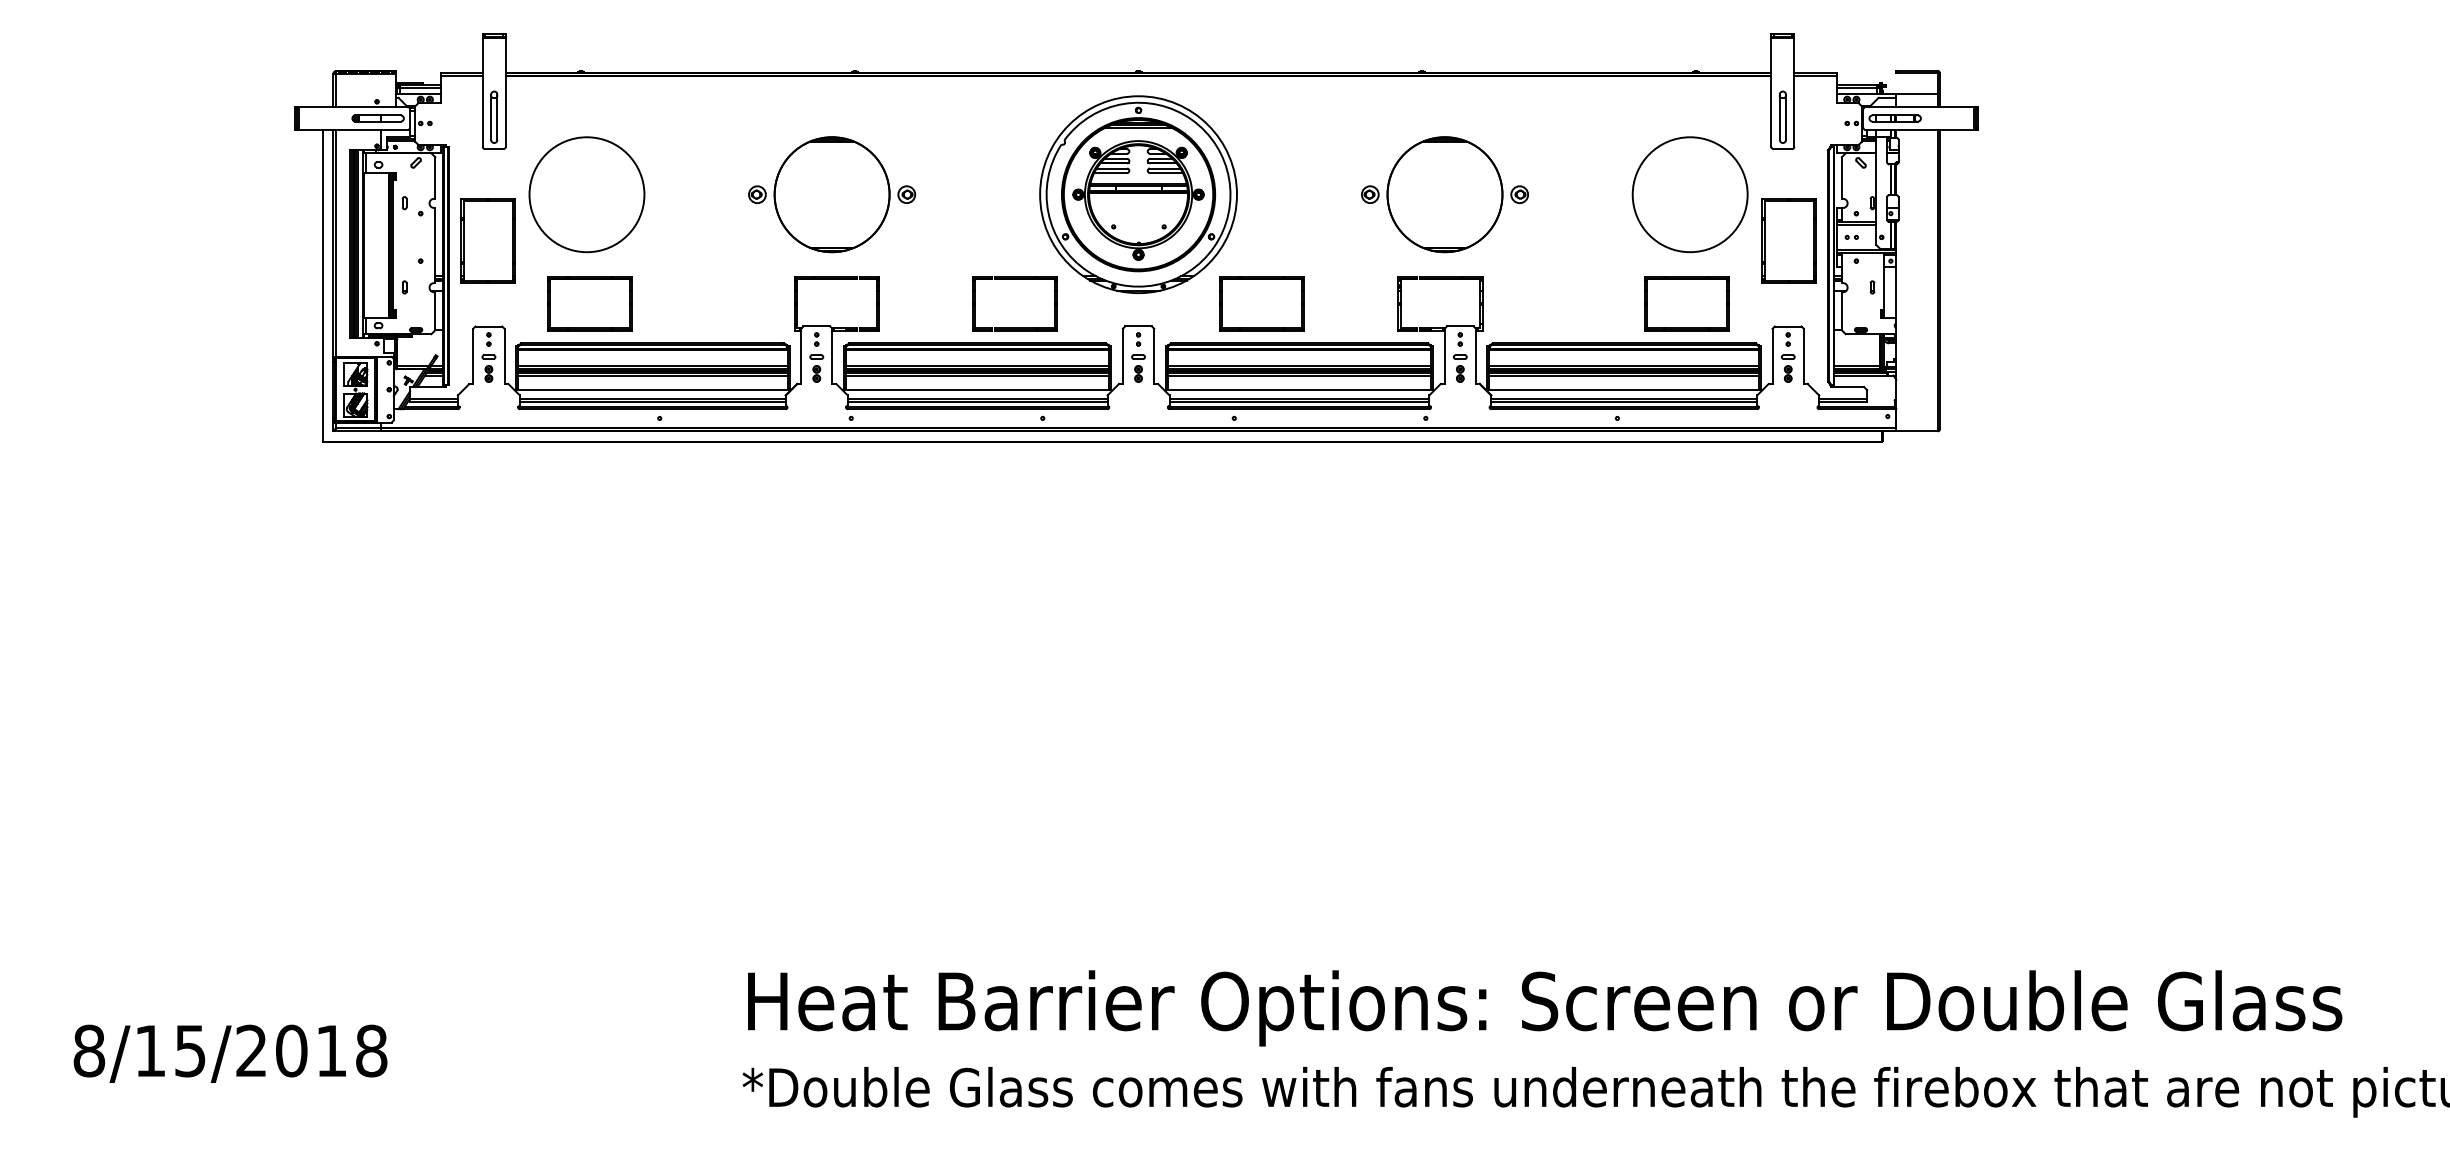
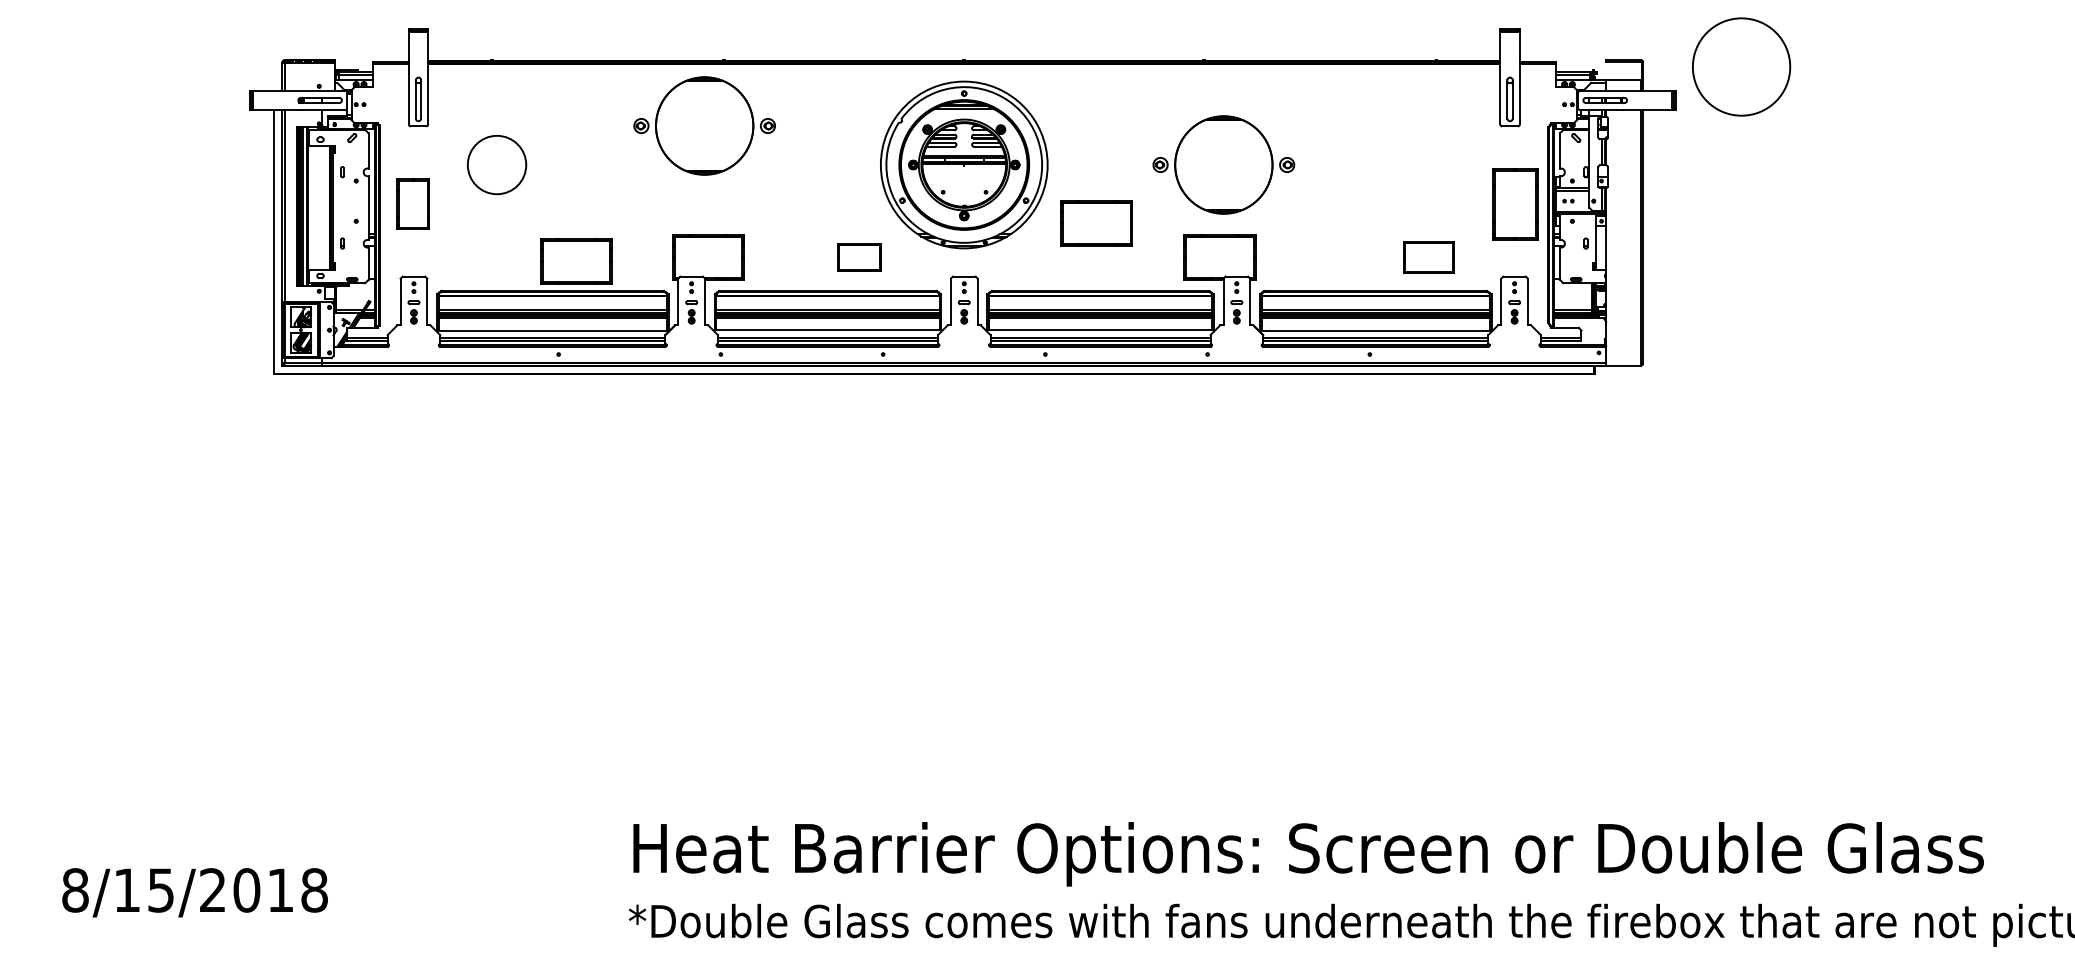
circle: (586, 194) -> (496, 164), size x0.6
part: (831, 194) -> (704, 125), moved
circle: (1690, 194) -> (1741, 66), moved
part: (488, 241) -> (413, 204), size x0.7
part: (589, 303) -> (576, 261), moved
part: (1014, 303) -> (859, 257), size x0.6
part: (1261, 303) -> (1096, 223), moved
part: (1686, 303) -> (1428, 257), size x0.7

